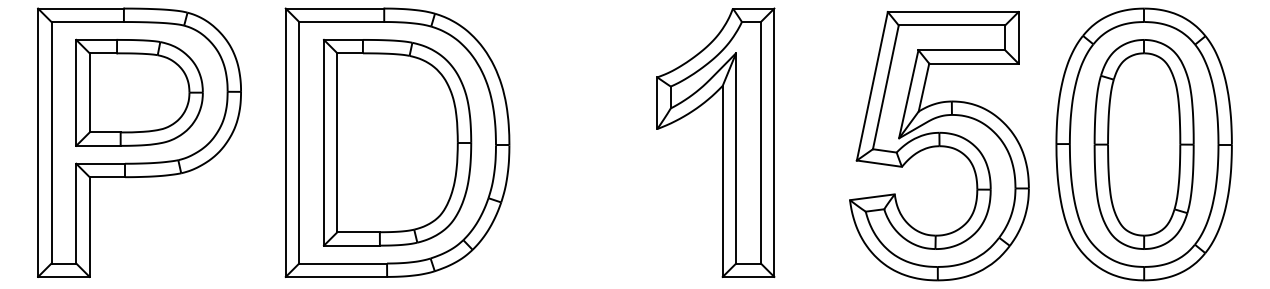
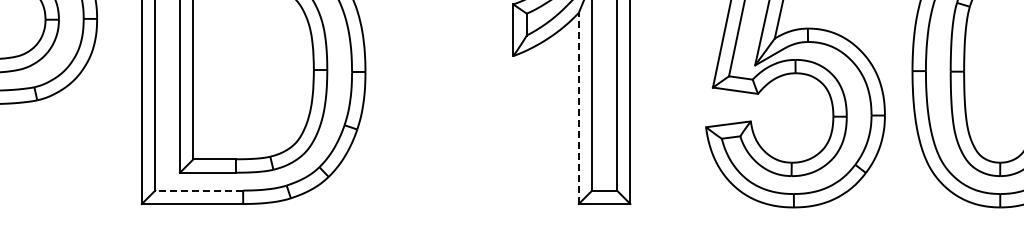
line: (722, 181) -> (578, 108), solid -> dashed
line: (343, 263) -> (199, 190), solid -> dashed

